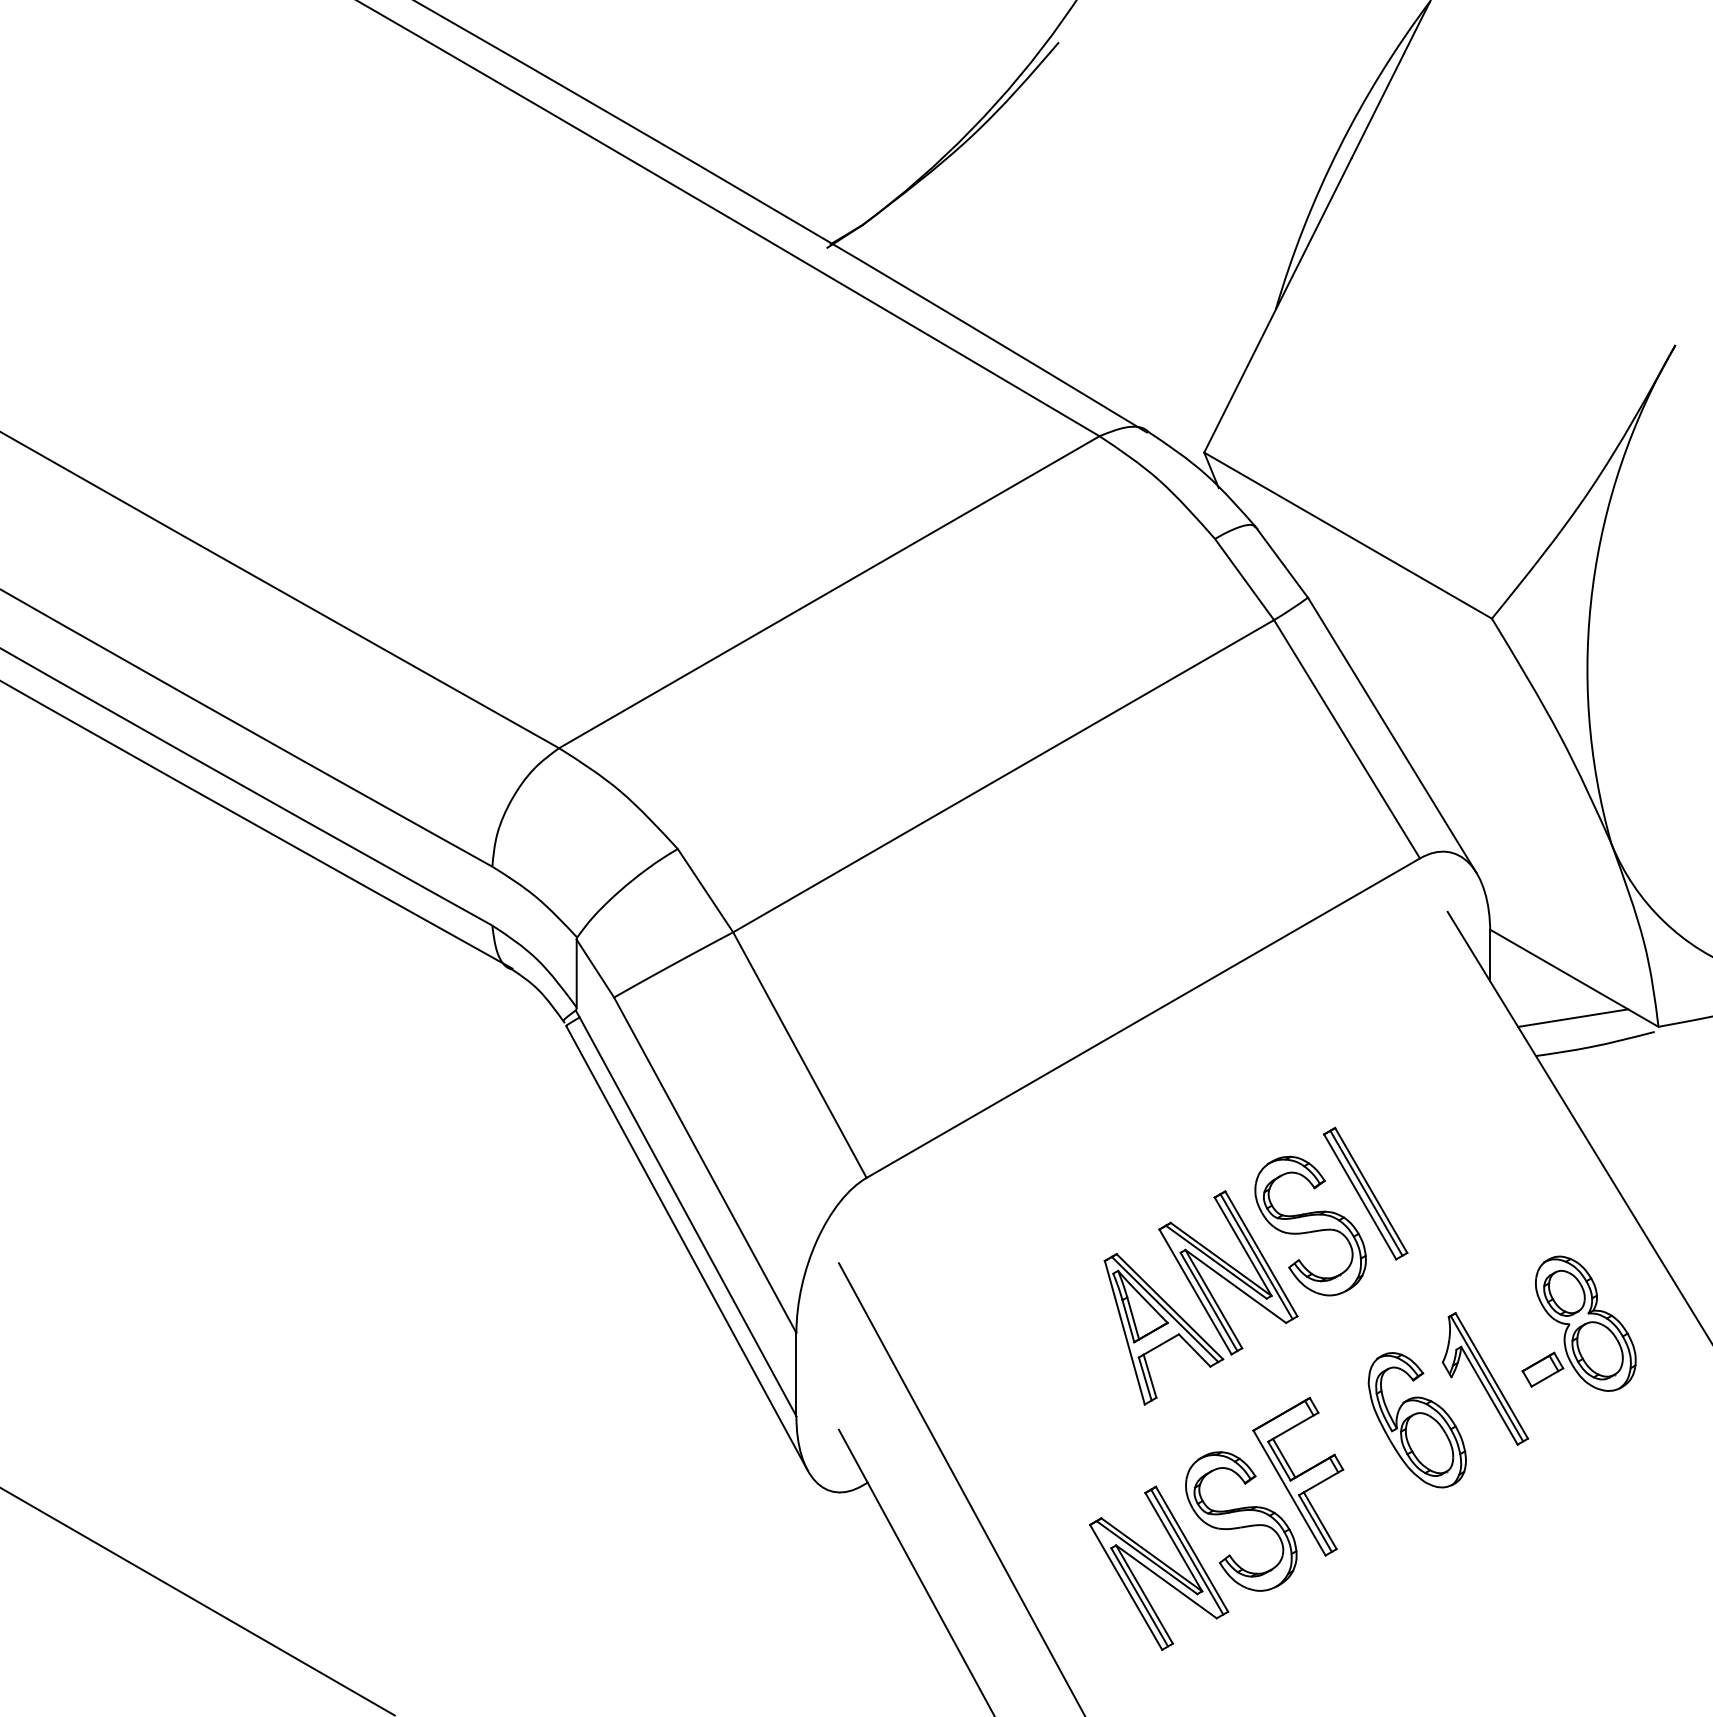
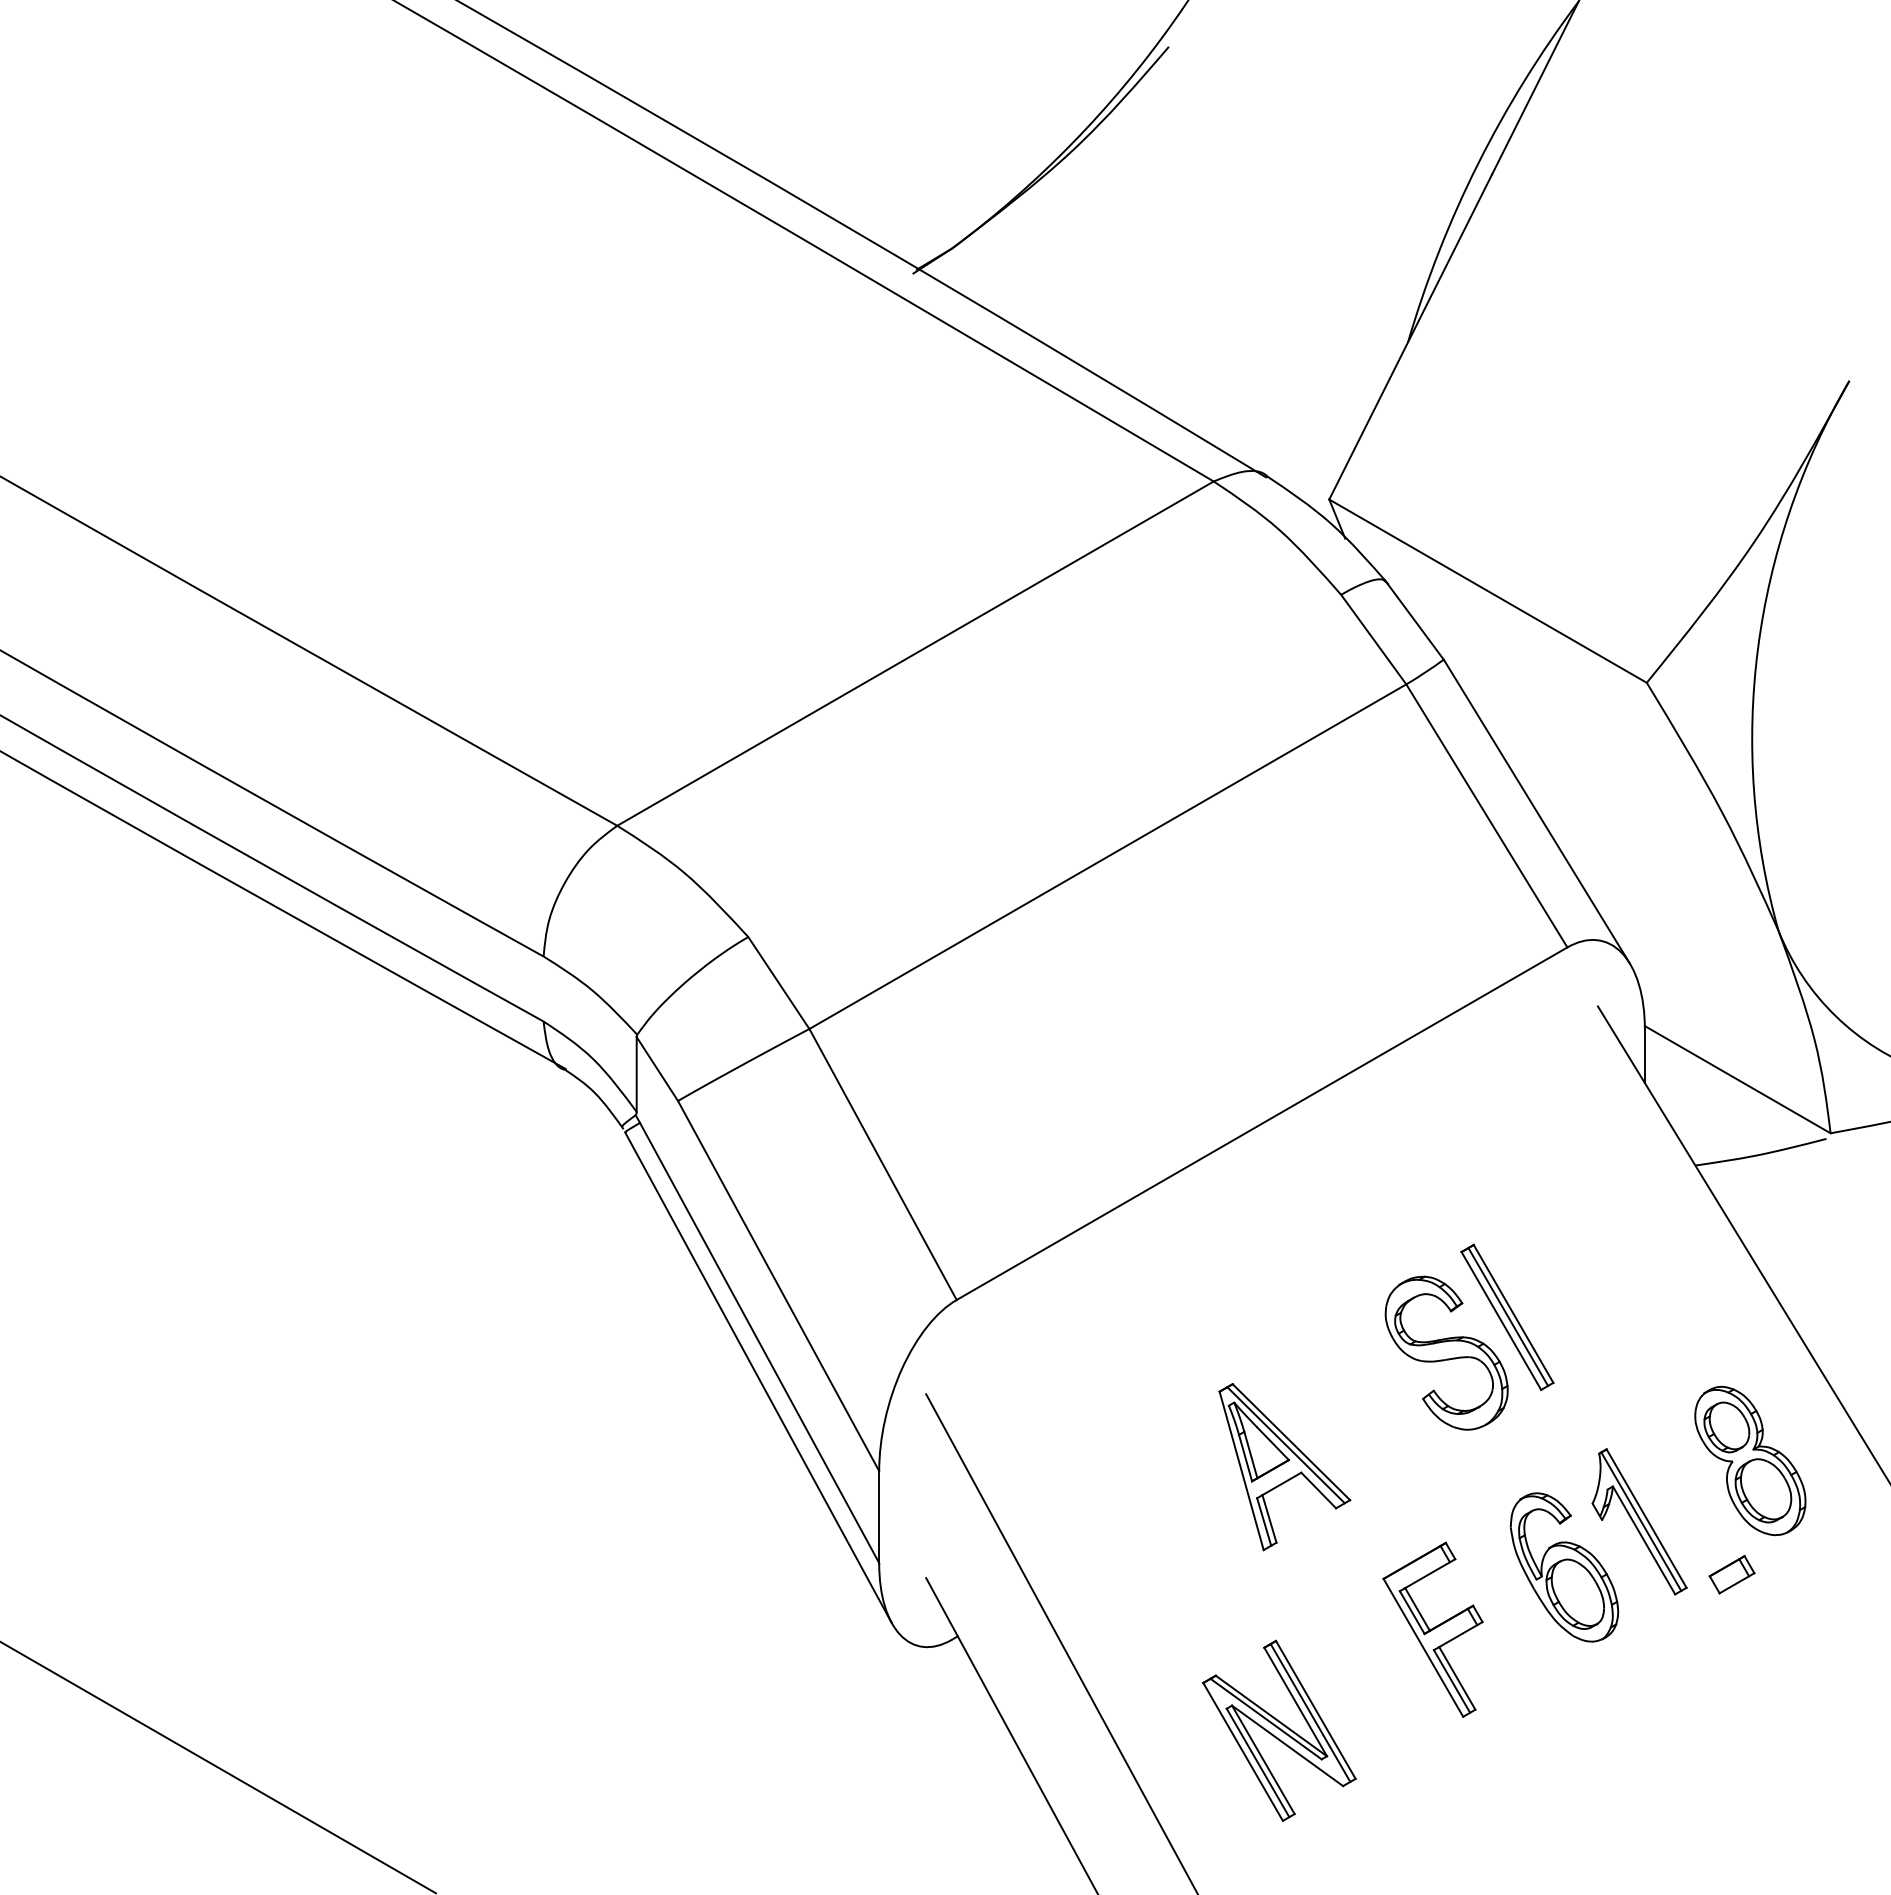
line: (1573, 1017) -> (1736, 1123), removed
part: (1228, 1272) -> (1355, 1404), removed
part: (1542, 1369) -> (1731, 1574), moved
part: (1241, 1520) -> (1370, 1678), removed

